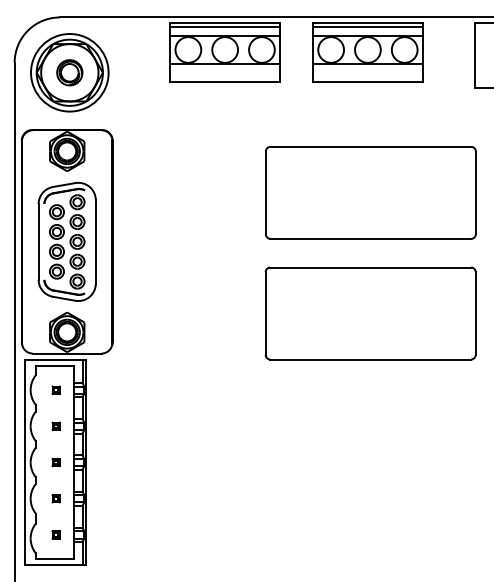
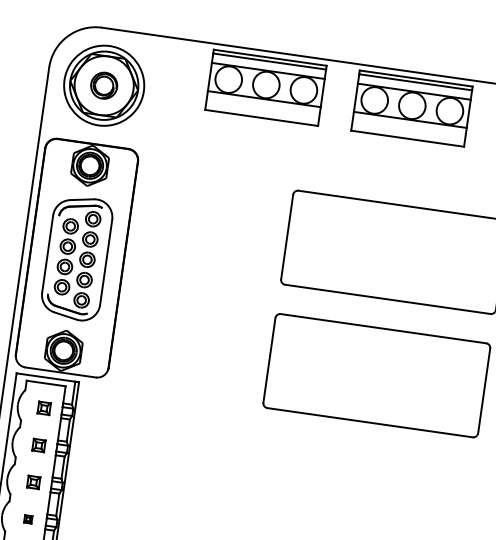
part: (55, 389) -> (43, 407), size x1.6
part: (55, 425) -> (38, 444), size x1.6
part: (55, 462) -> (32, 482), size x1.6

